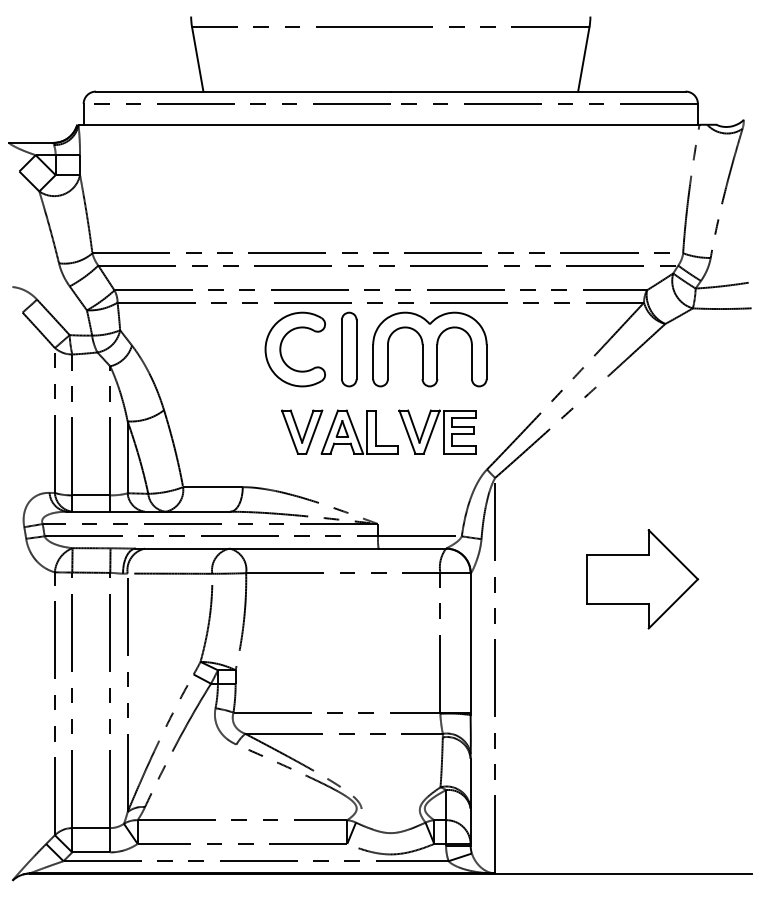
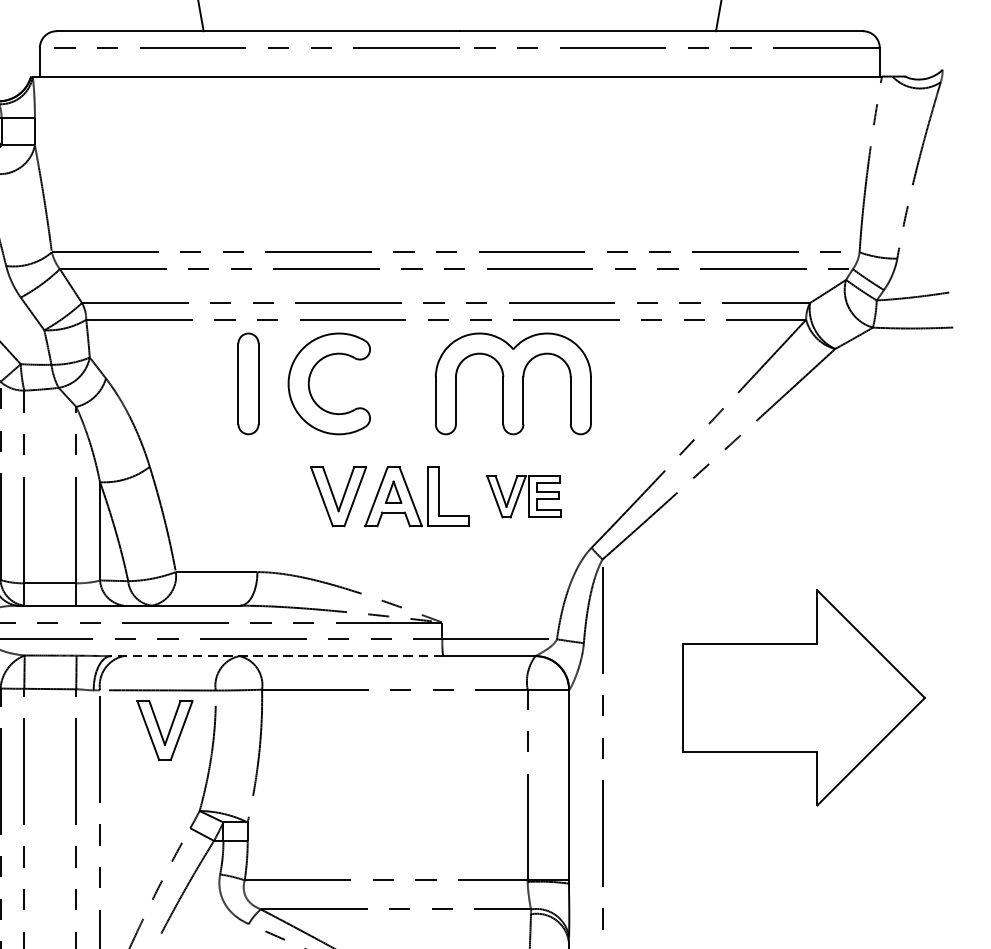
part: (349, 349) -> (248, 383), moved
part: (437, 431) -> (523, 495), size x0.7
line: (256, 548) -> (276, 655), solid -> dashed
part: (642, 579) -> (804, 698), size x1.6
part: (175, 602) -> (165, 729), added

